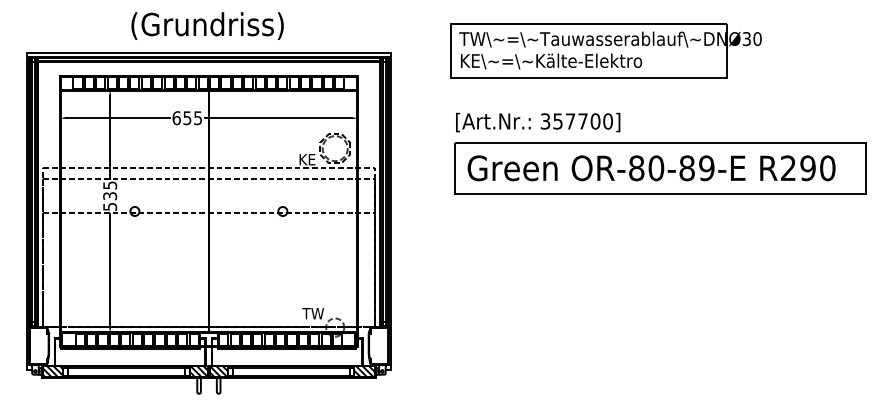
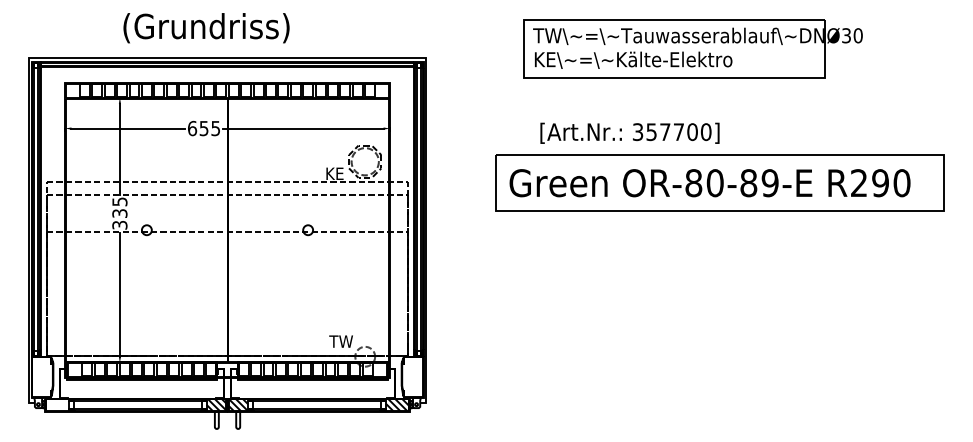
text: (207, 25) -> (206, 27), moved
part: (605, 50) -> (692, 48), moved
text: (538, 122) -> (630, 133), moved
text: (109, 206) -> (119, 224), 535 -> 335
hatch: (52, 371) -> (57, 404), removed

